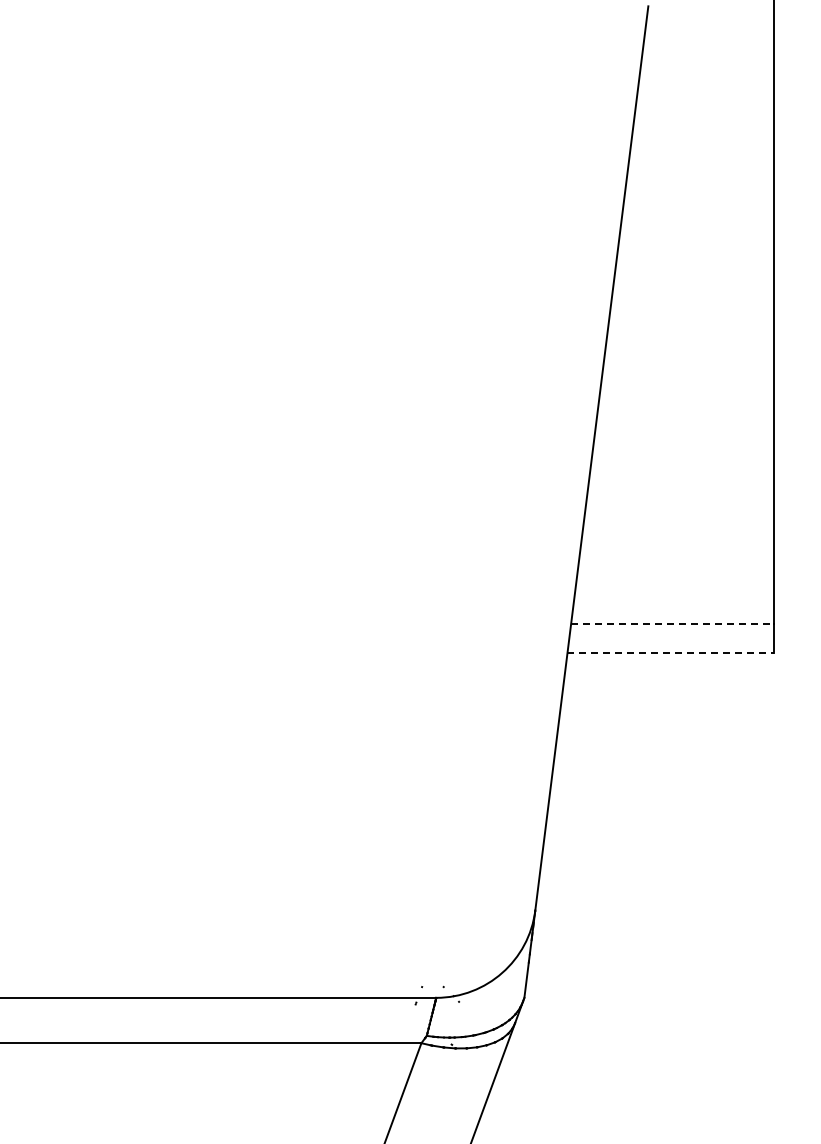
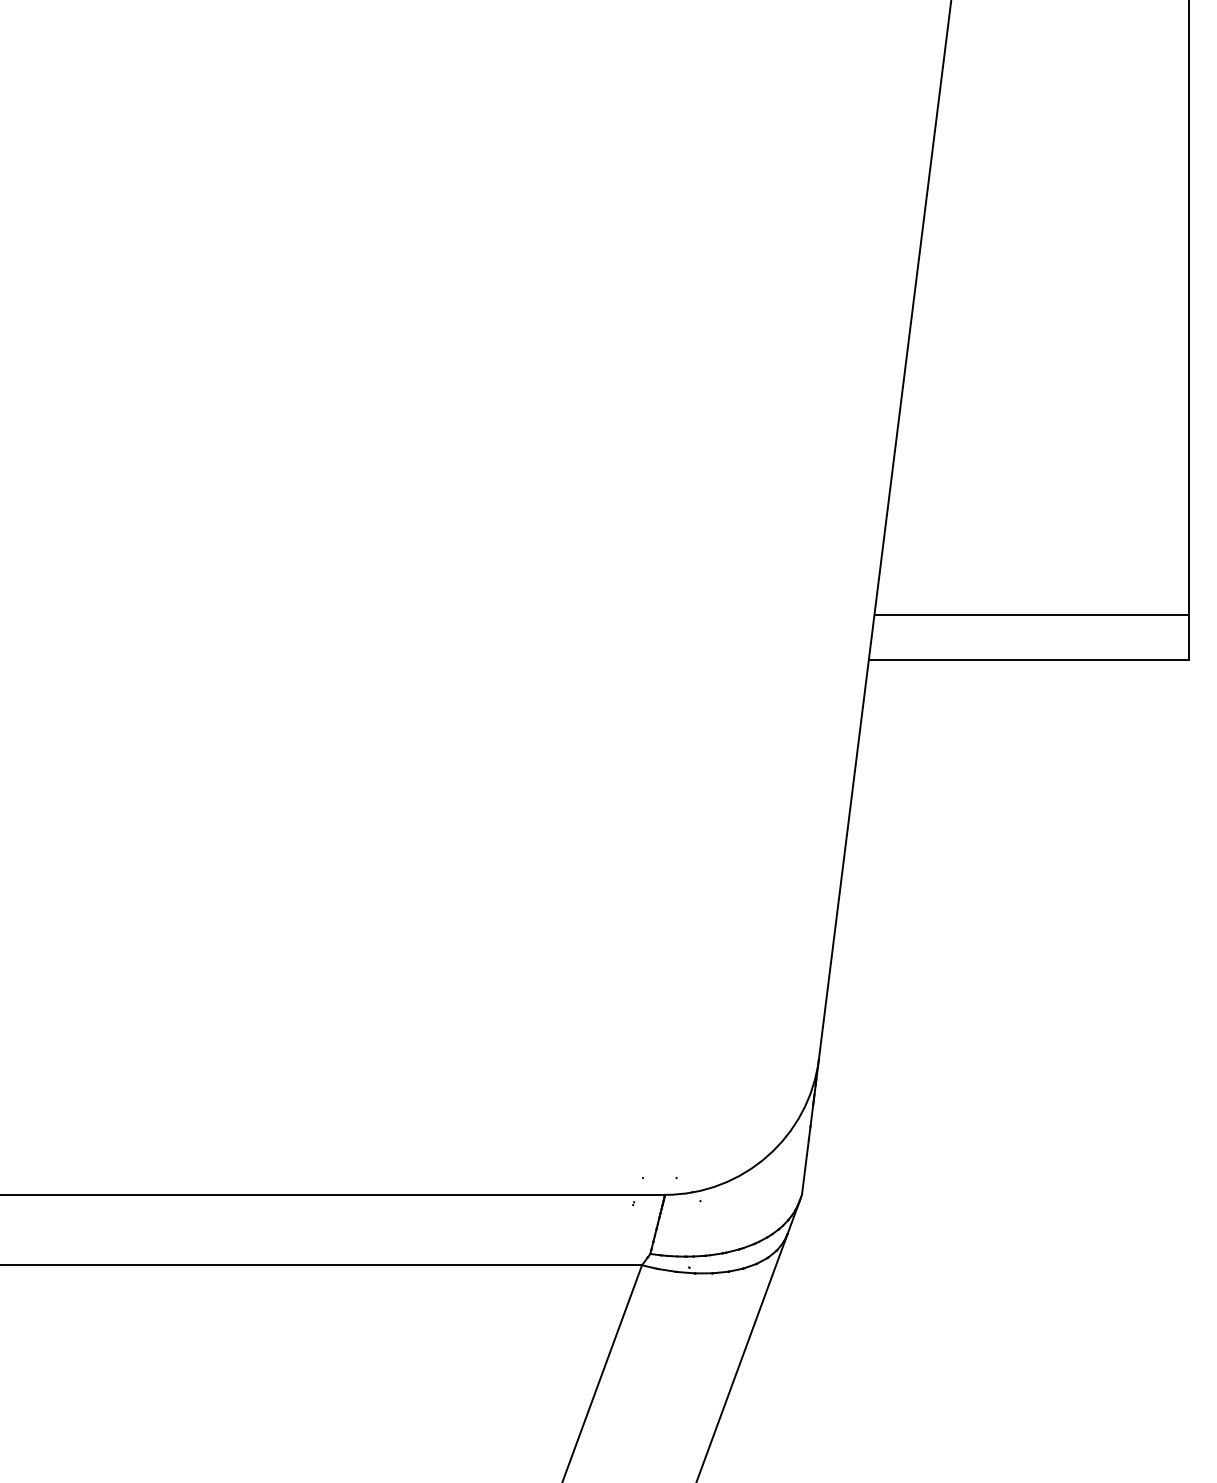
line: (672, 624) -> (1032, 614), dashed -> solid
line: (671, 653) -> (1030, 659), dashed -> solid

